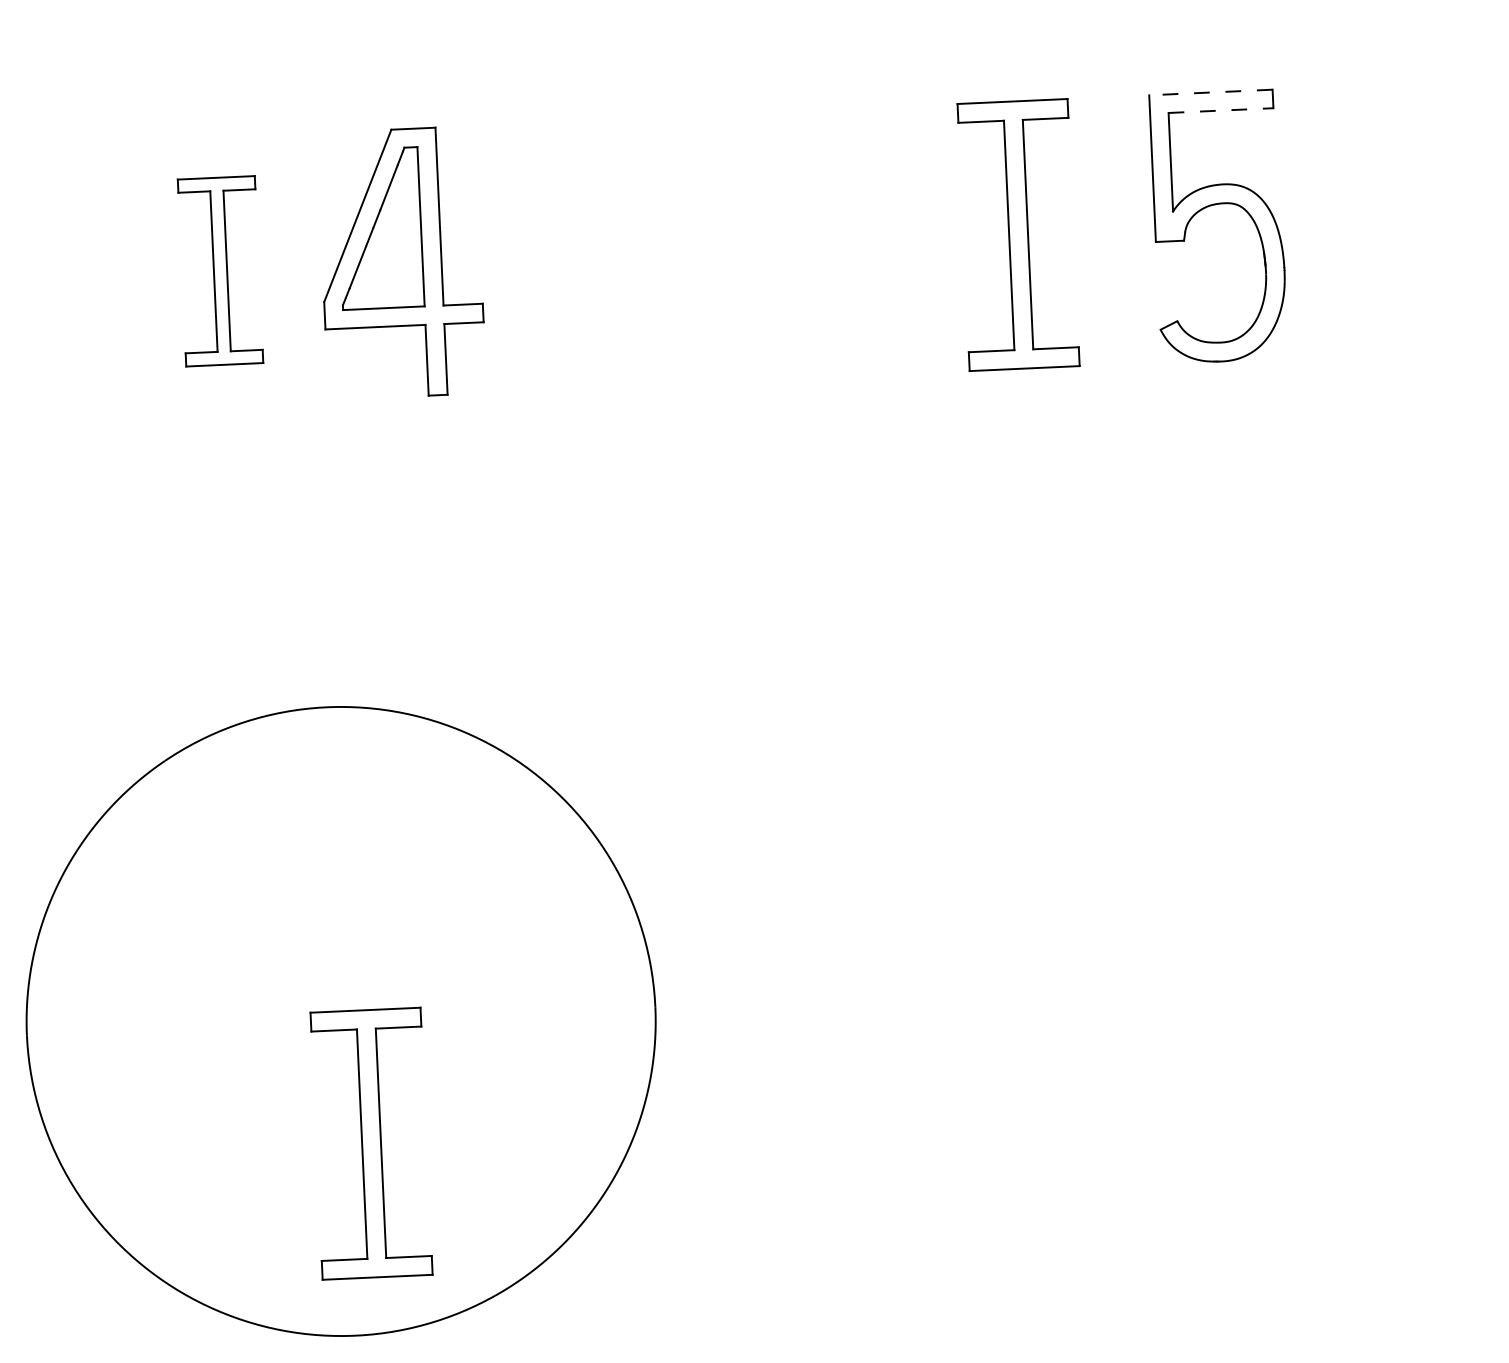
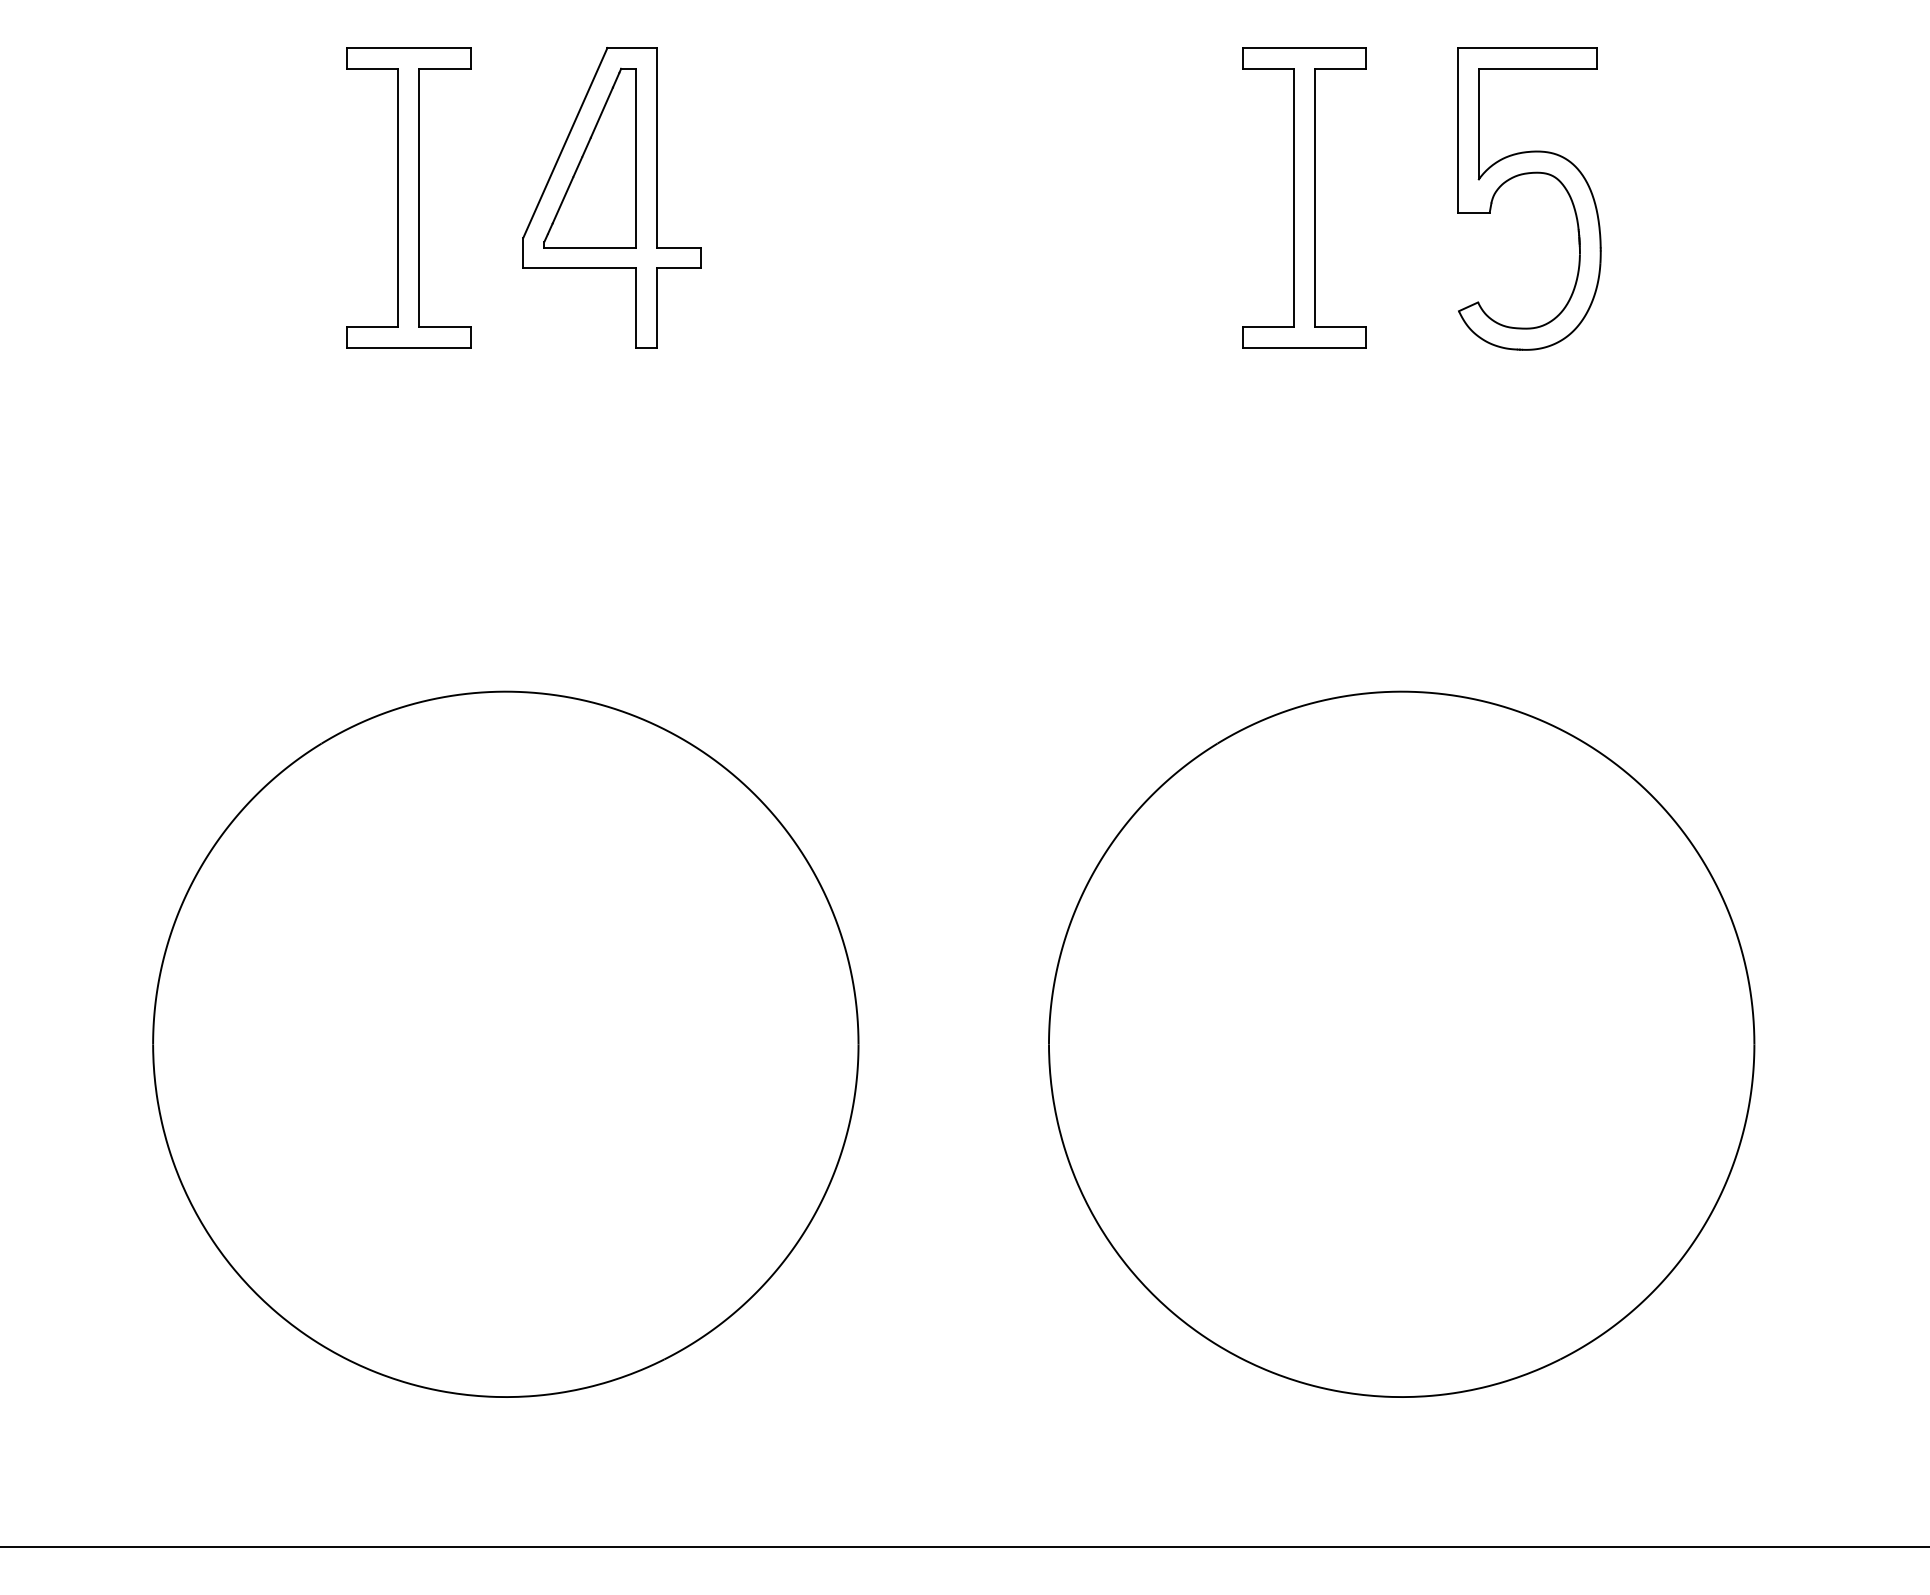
line: (1210, 92) -> (1526, 48), dashed -> solid
line: (1220, 110) -> (1537, 68), dashed -> solid
part: (220, 270) -> (408, 197), size x1.43
part: (1139, 984) -> (1401, 1043), added
part: (371, 1143) -> (533, 1182), removed

